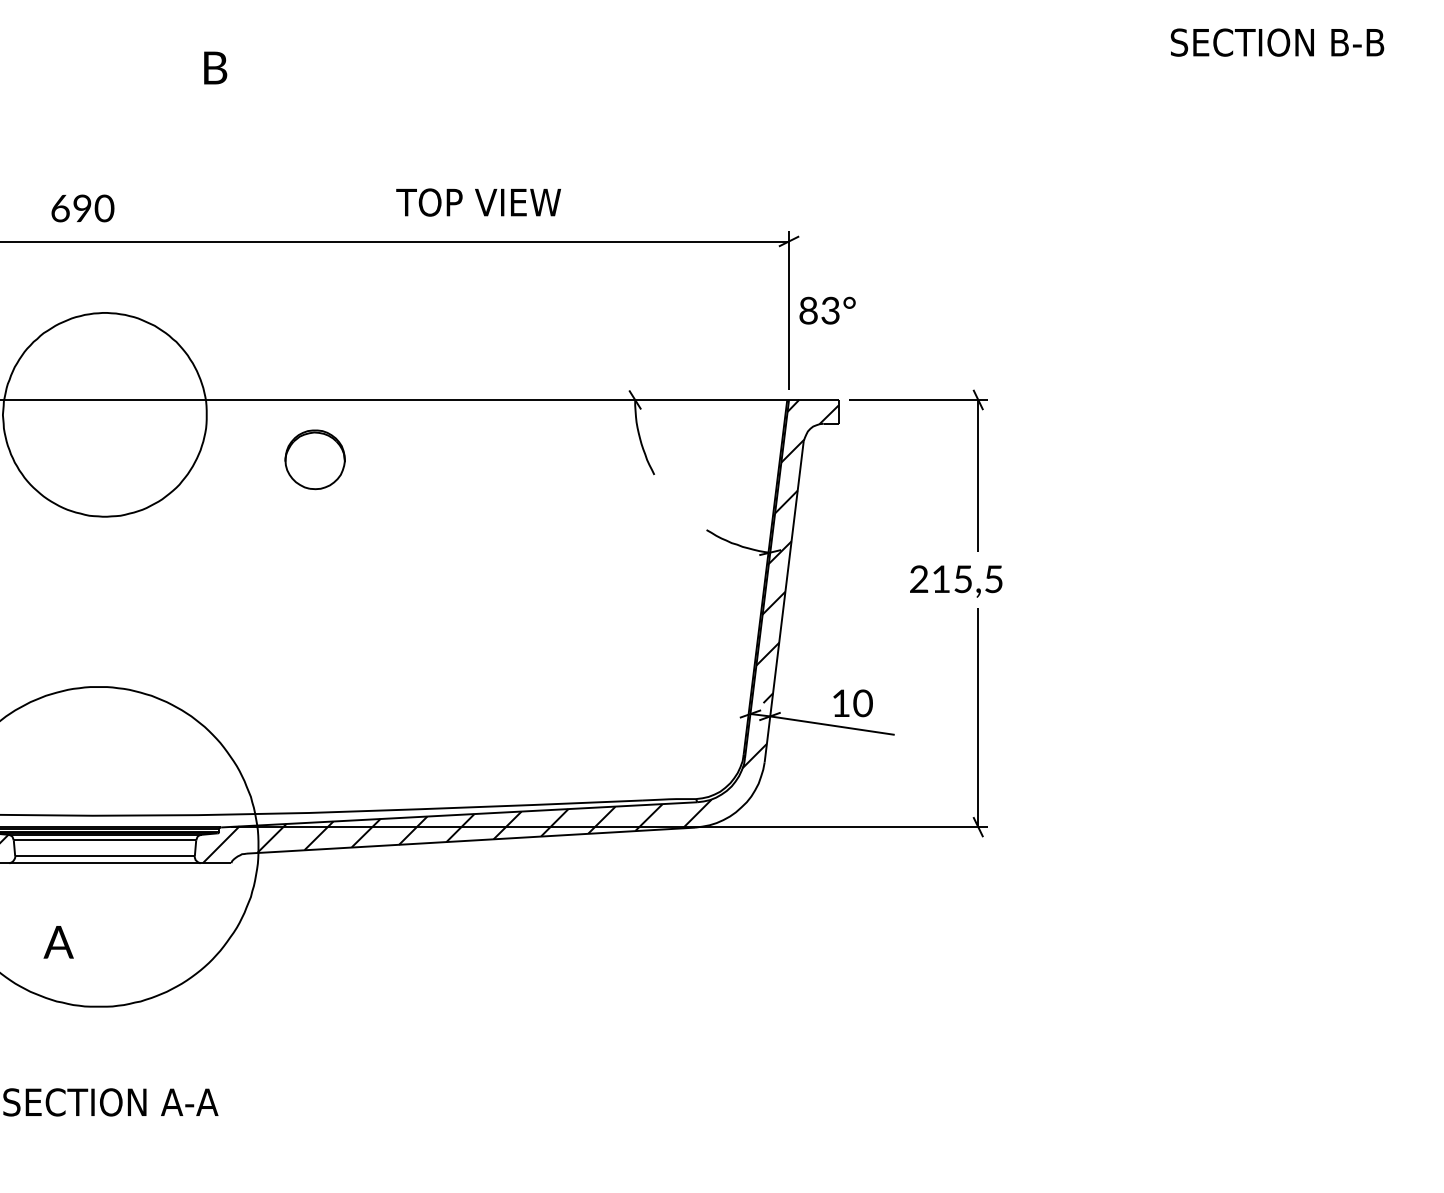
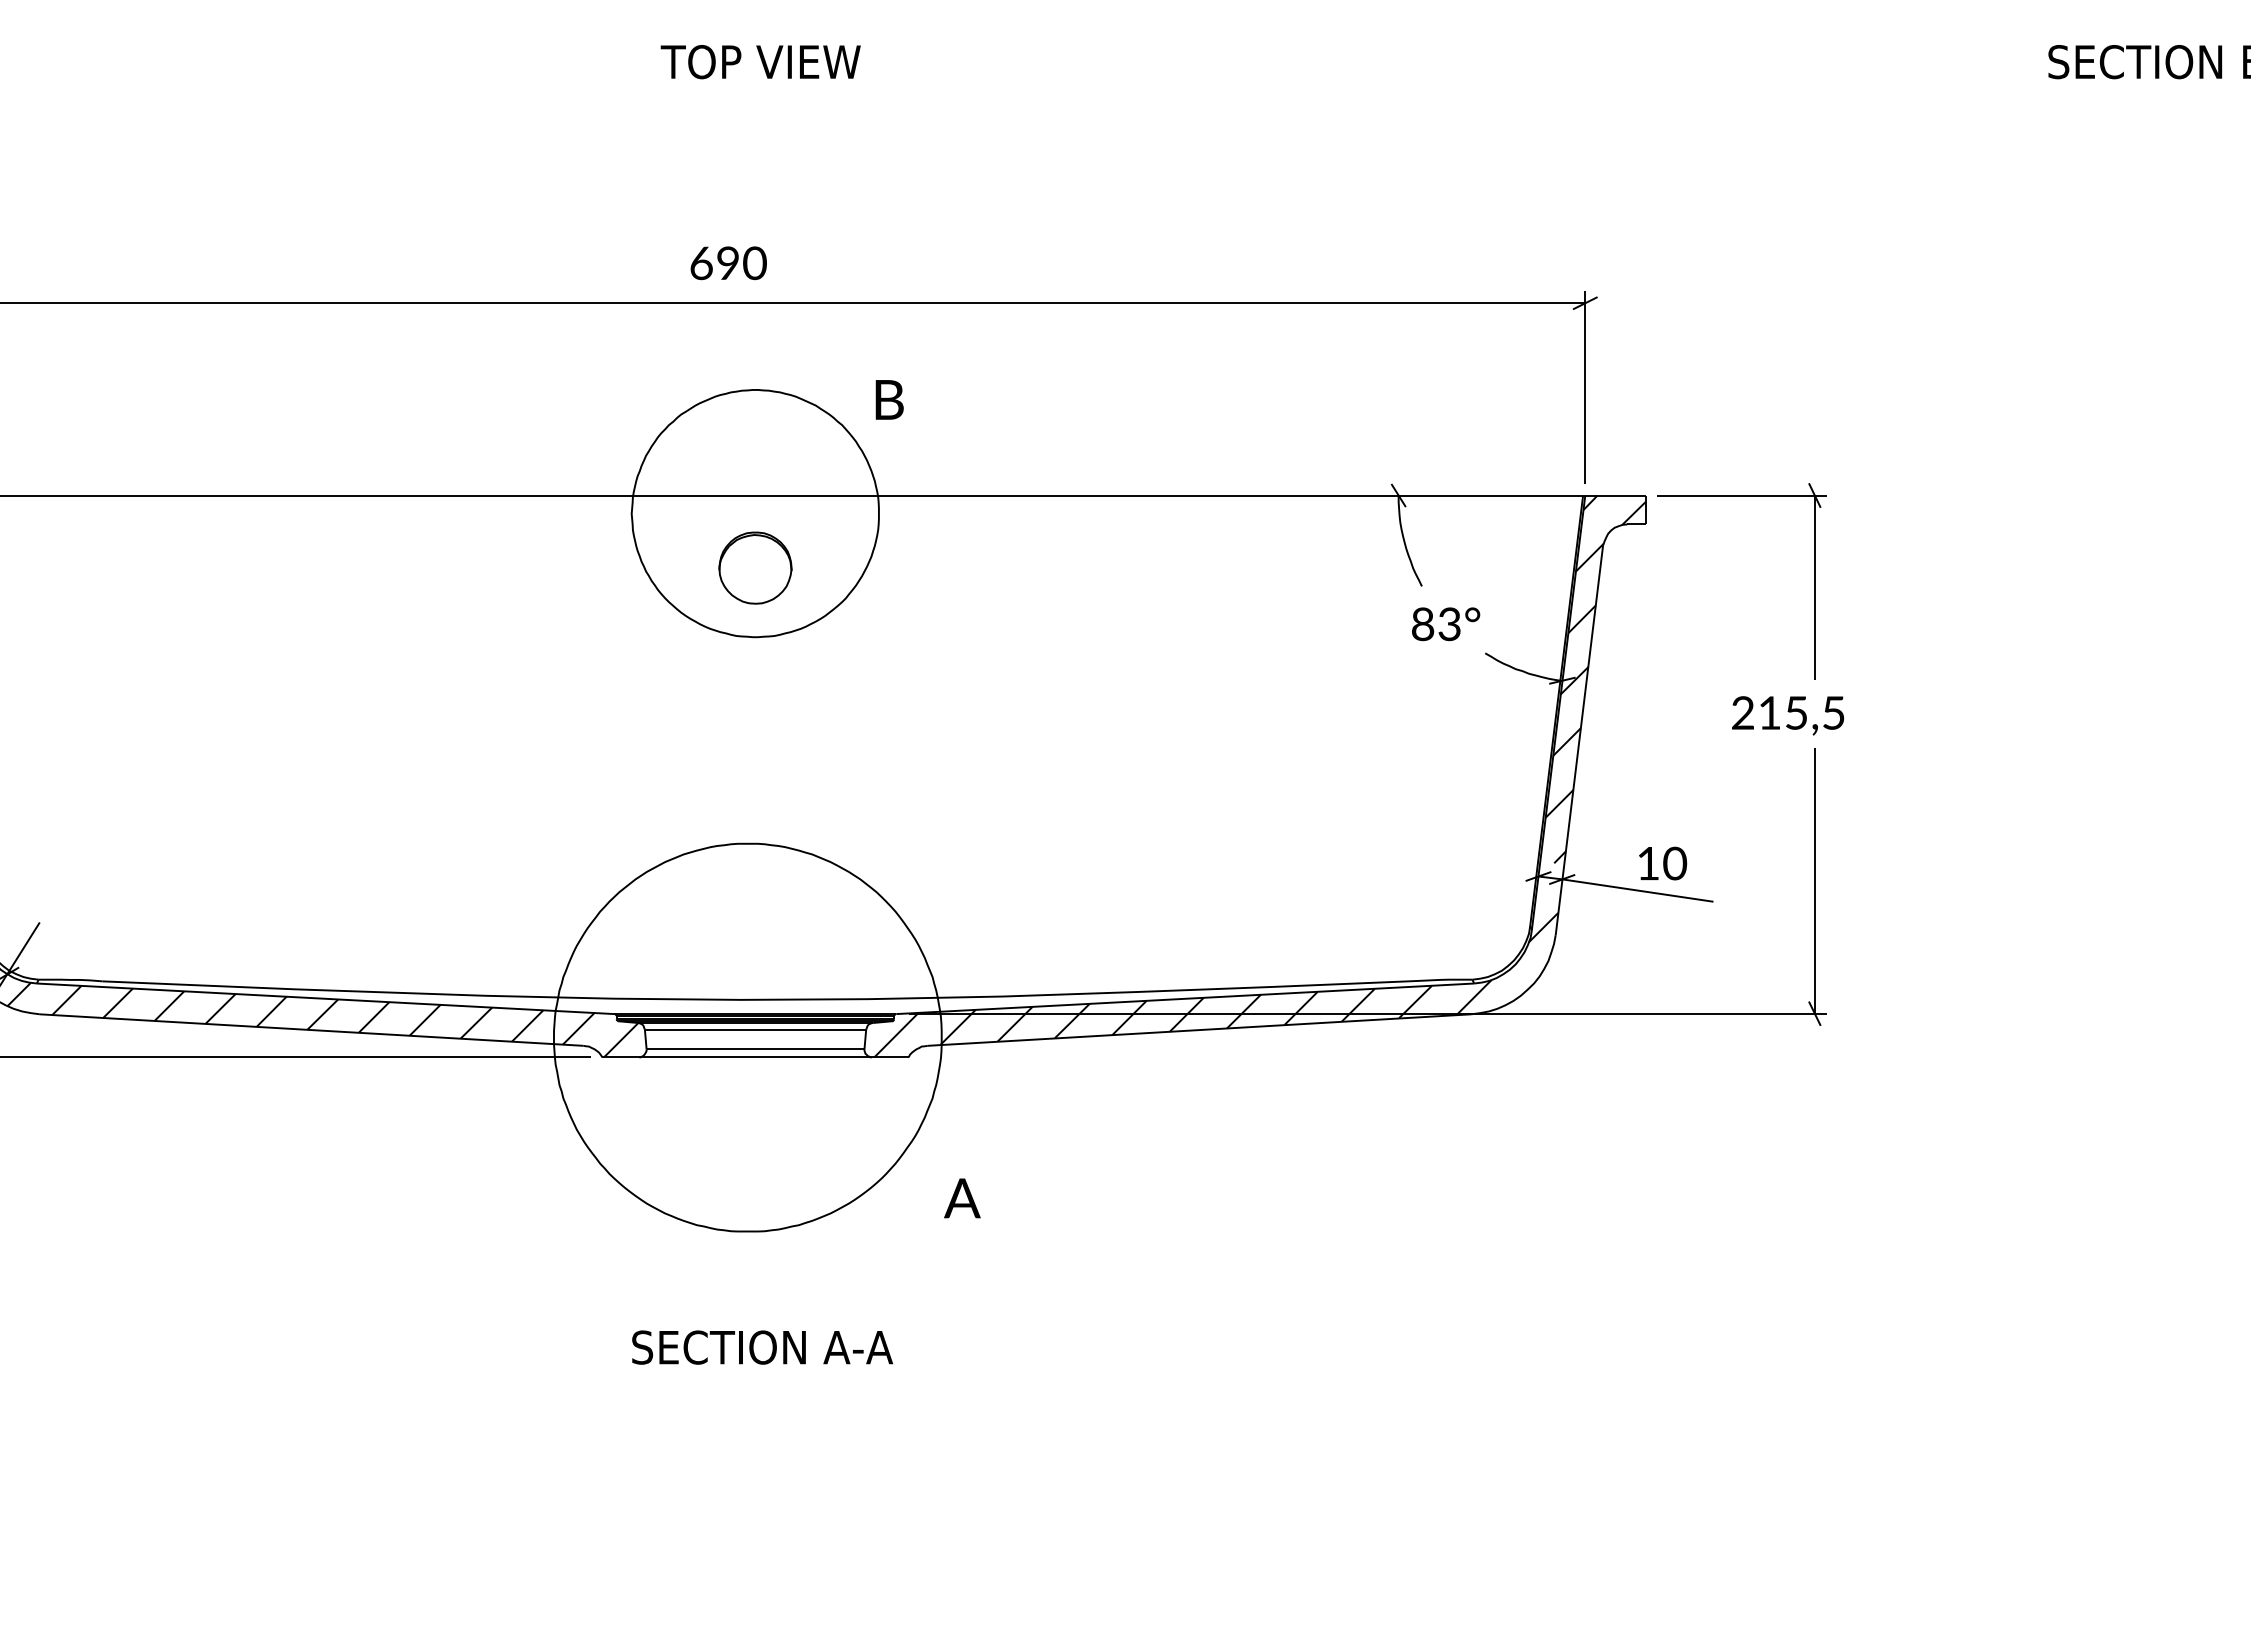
text: (215, 67) -> (889, 399), moved
text: (478, 202) -> (760, 62), moved
text: (827, 310) -> (1446, 624), moved
part: (315, 459) -> (755, 567), moved
text: (58, 942) -> (962, 1198), moved

